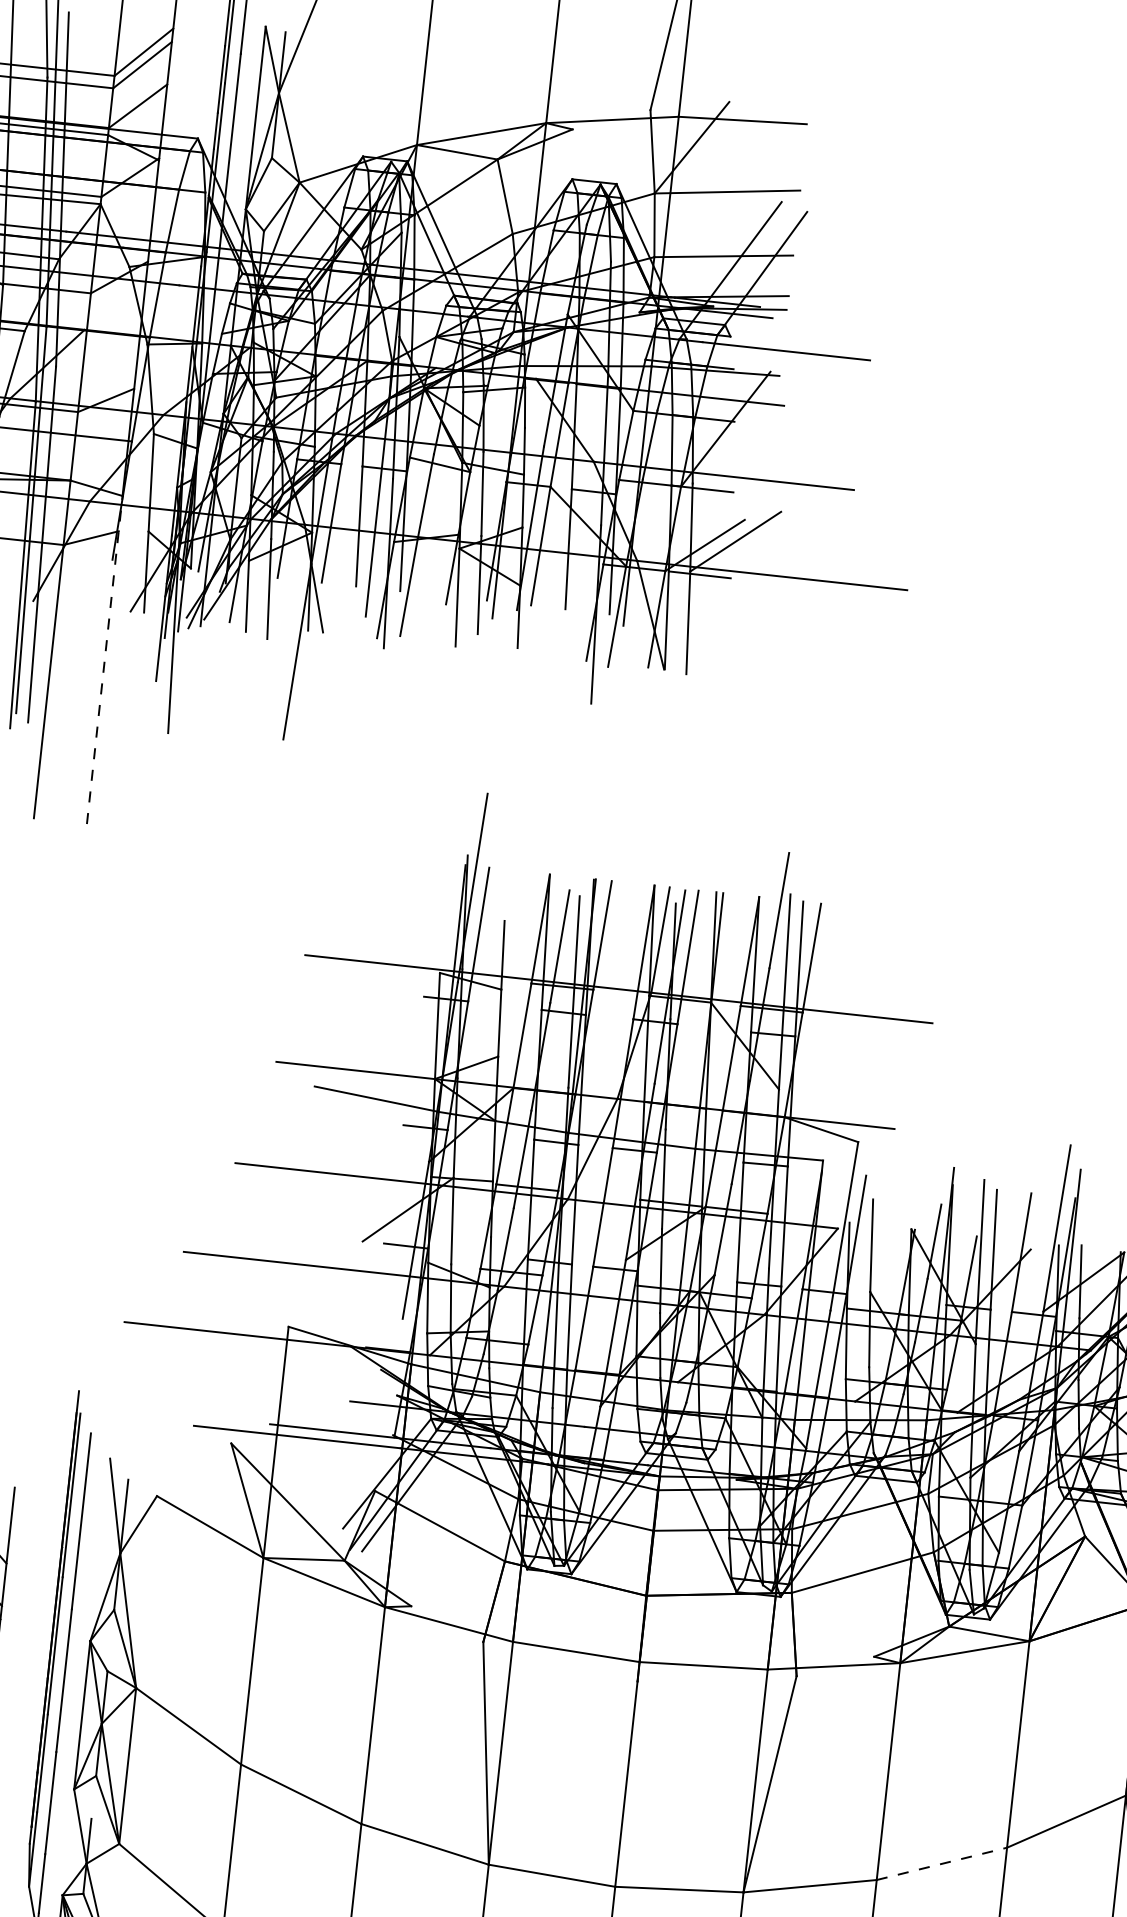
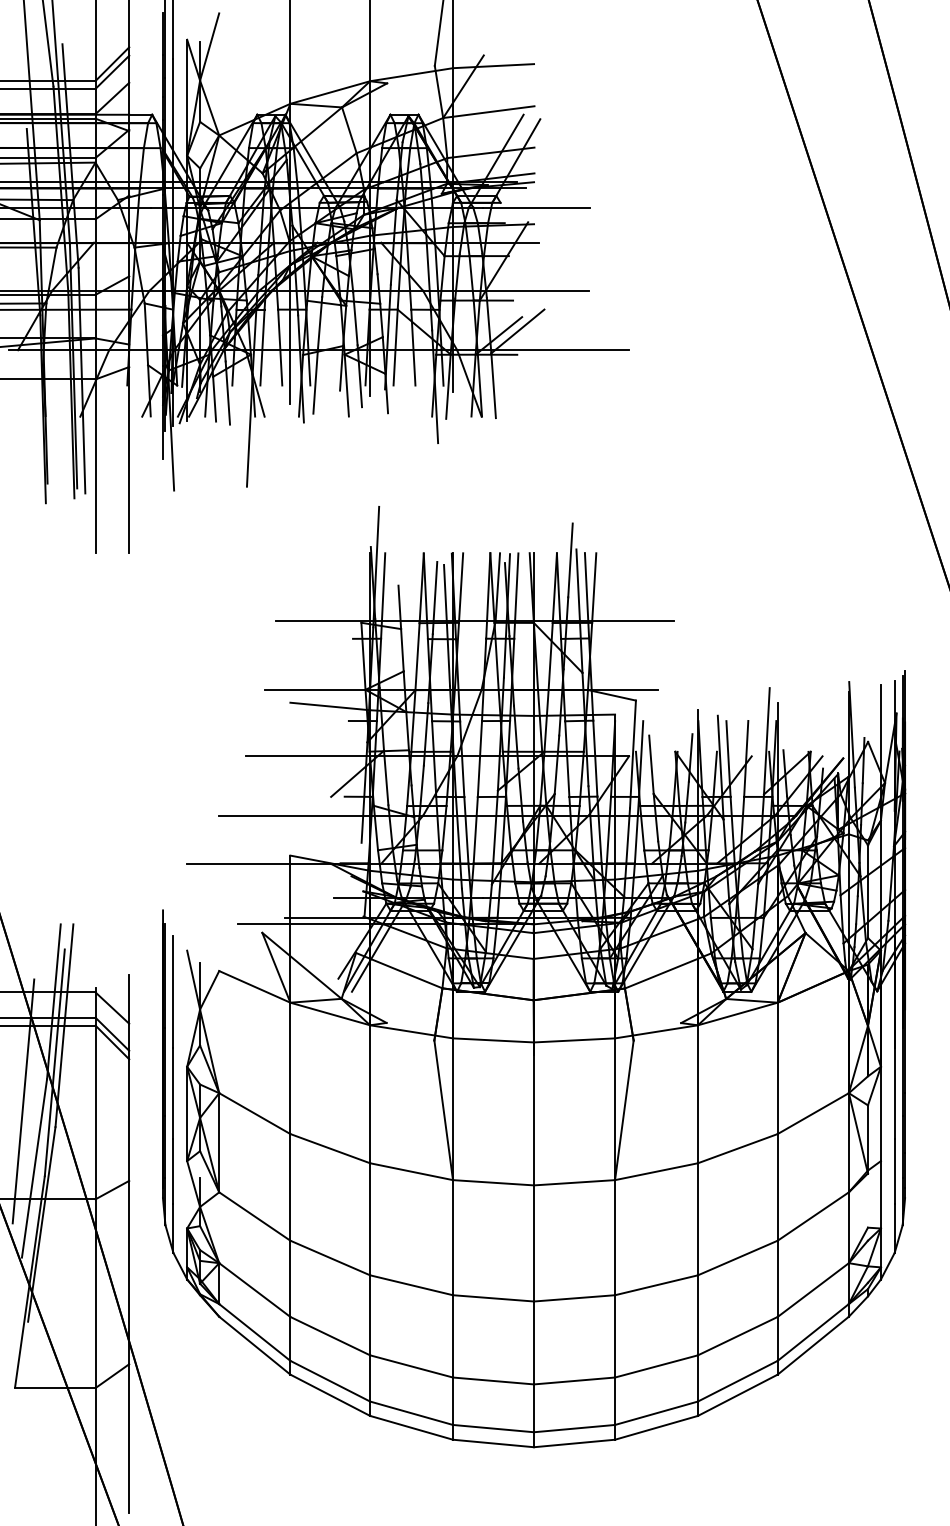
line: (105, 659) -> (129, 448), dashed -> solid
line: (942, 1863) -> (738, 1148), dashed -> solid

